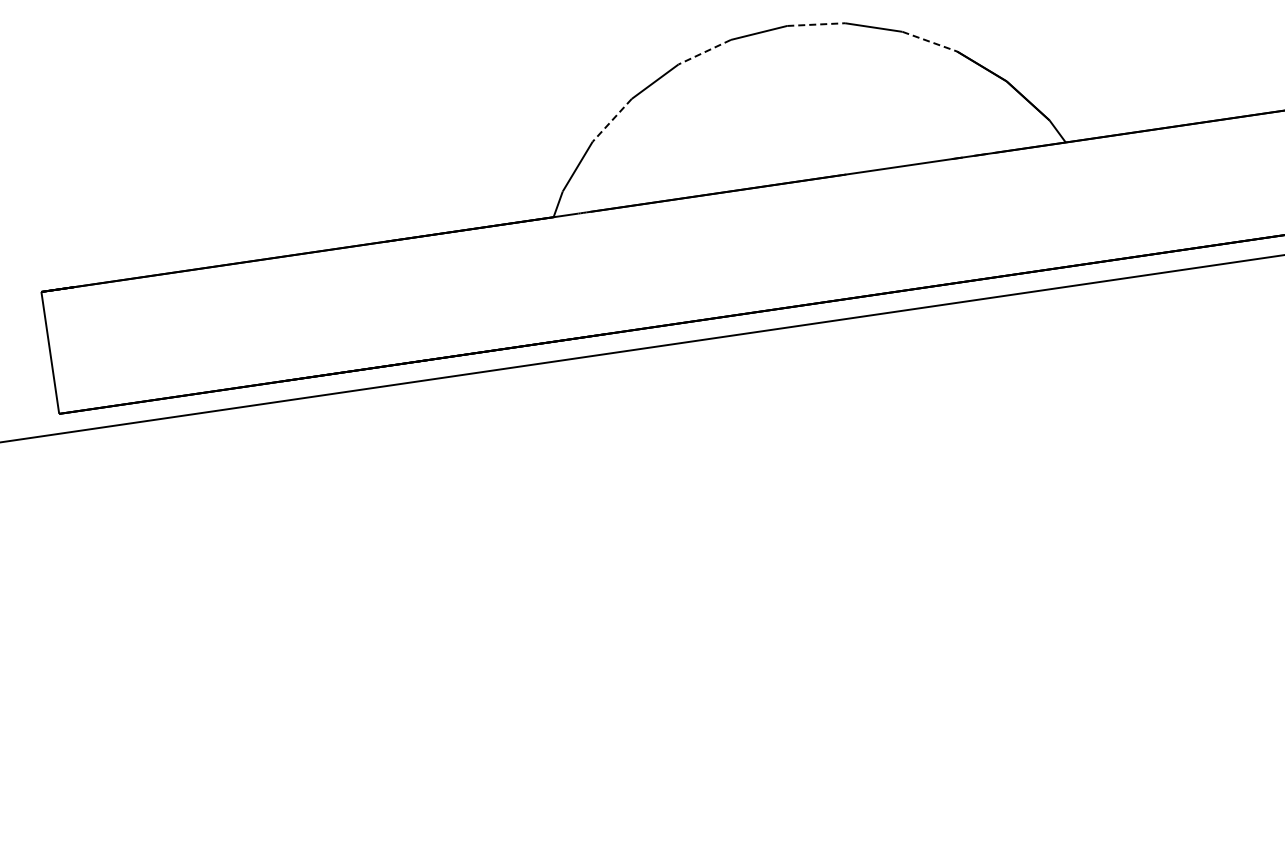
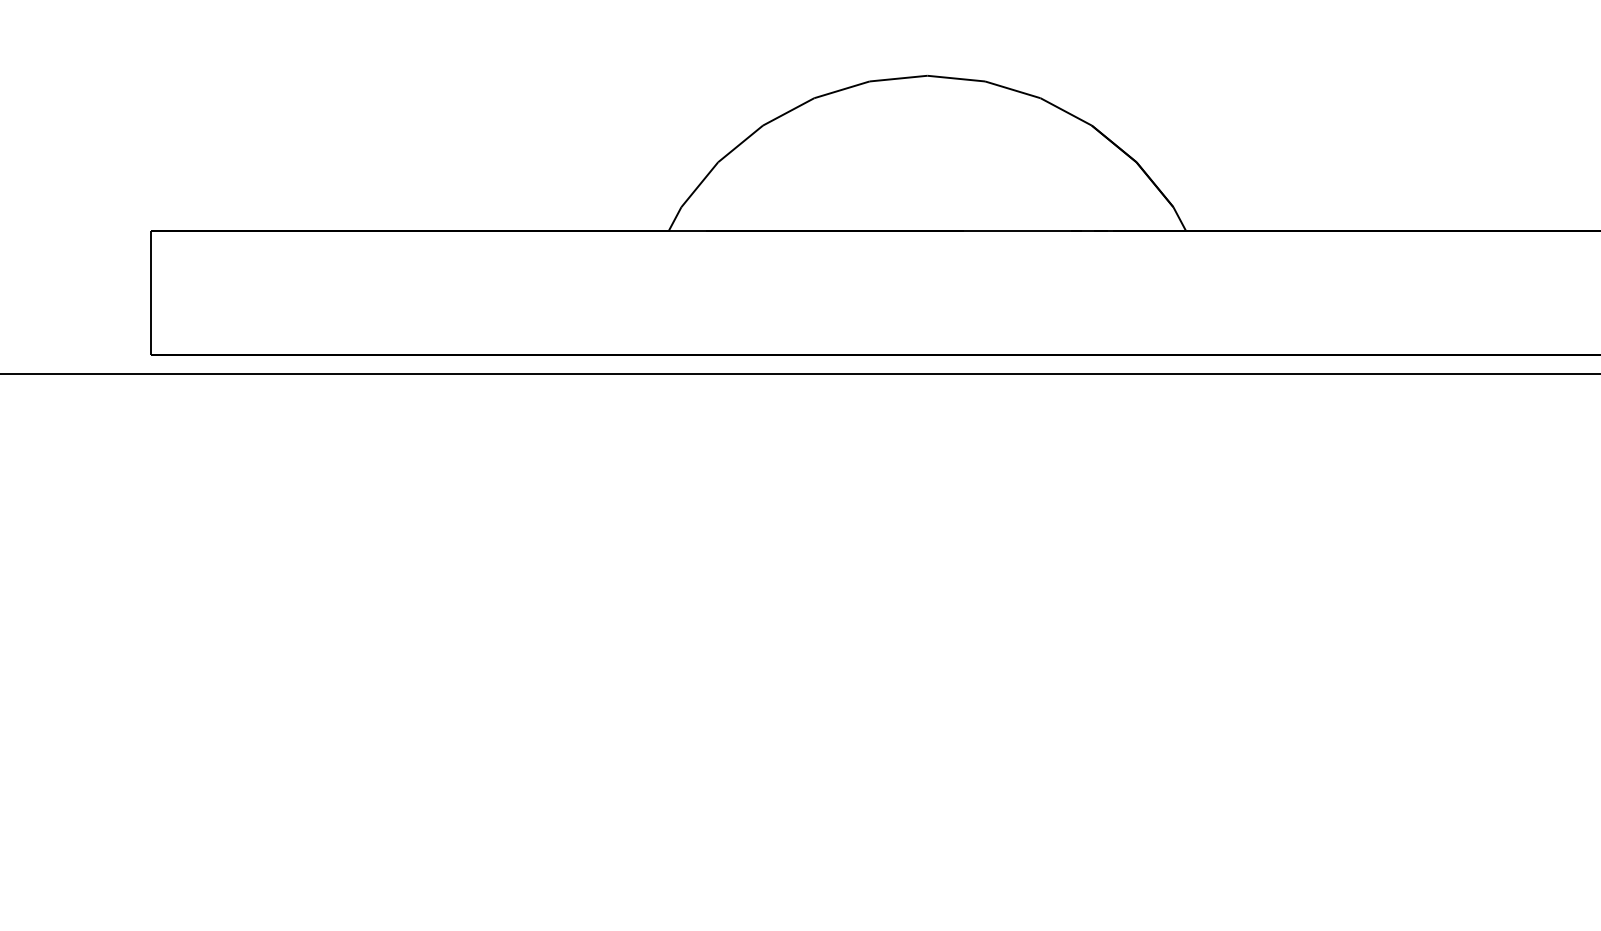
line: (816, 24) -> (956, 78), dashed -> solid
line: (930, 42) -> (1066, 112), dashed -> solid
line: (705, 51) -> (842, 89), dashed -> solid
line: (612, 119) -> (740, 143), dashed -> solid

